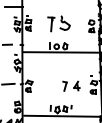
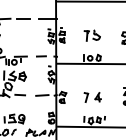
part: (58, 23) -> (91, 35), size x0.71
part: (71, 86) -> (92, 97), moved

